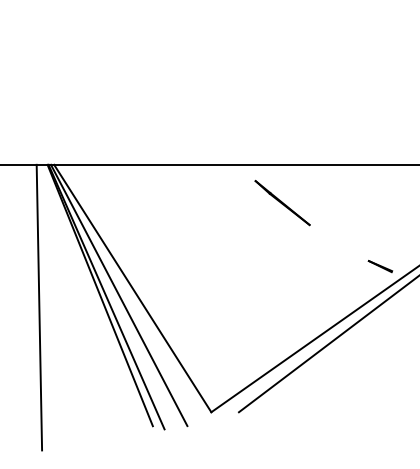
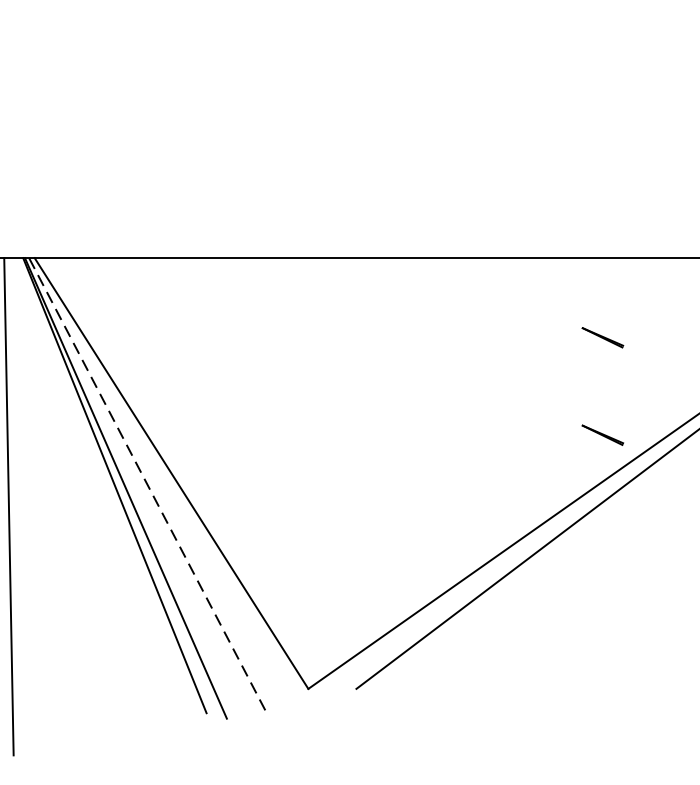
line: (282, 203) -> (432, 325), removed
line: (380, 210) -> (602, 337), added
line: (119, 295) -> (148, 485), solid -> dashed

